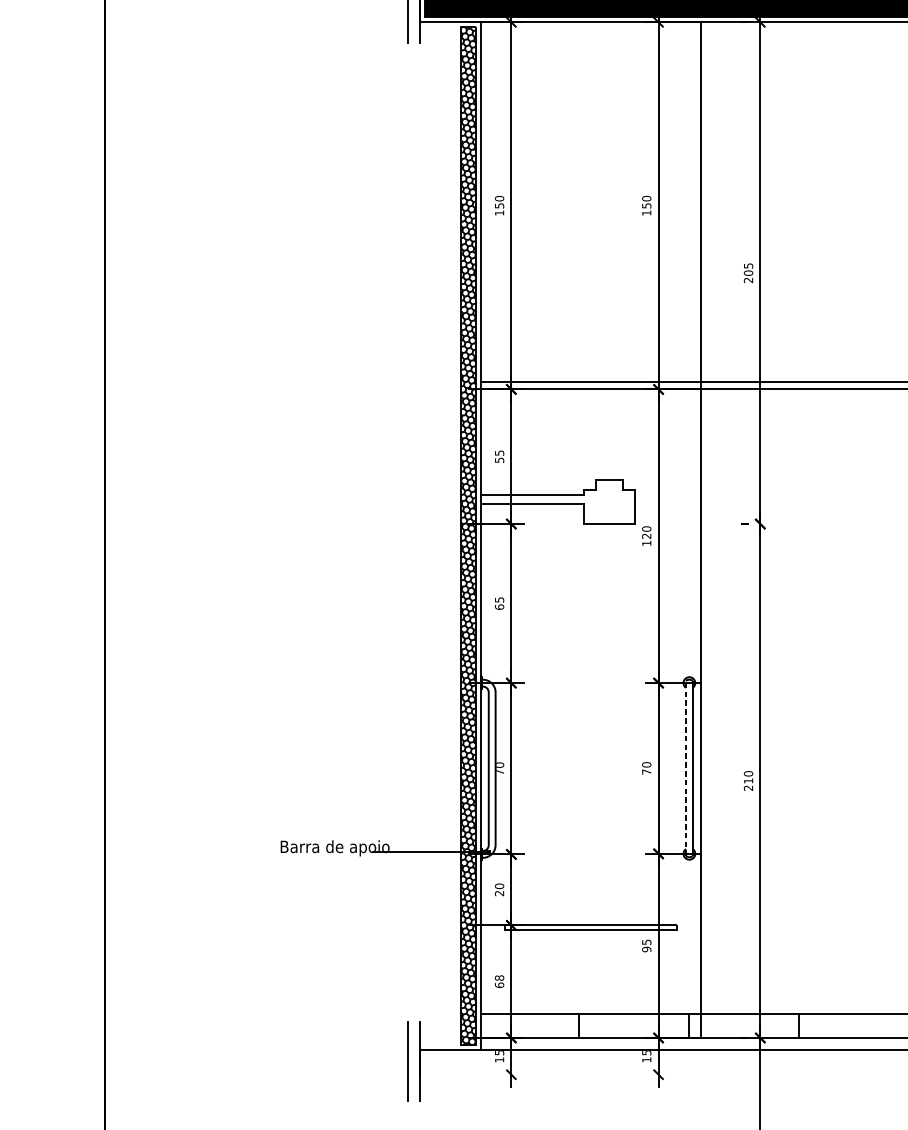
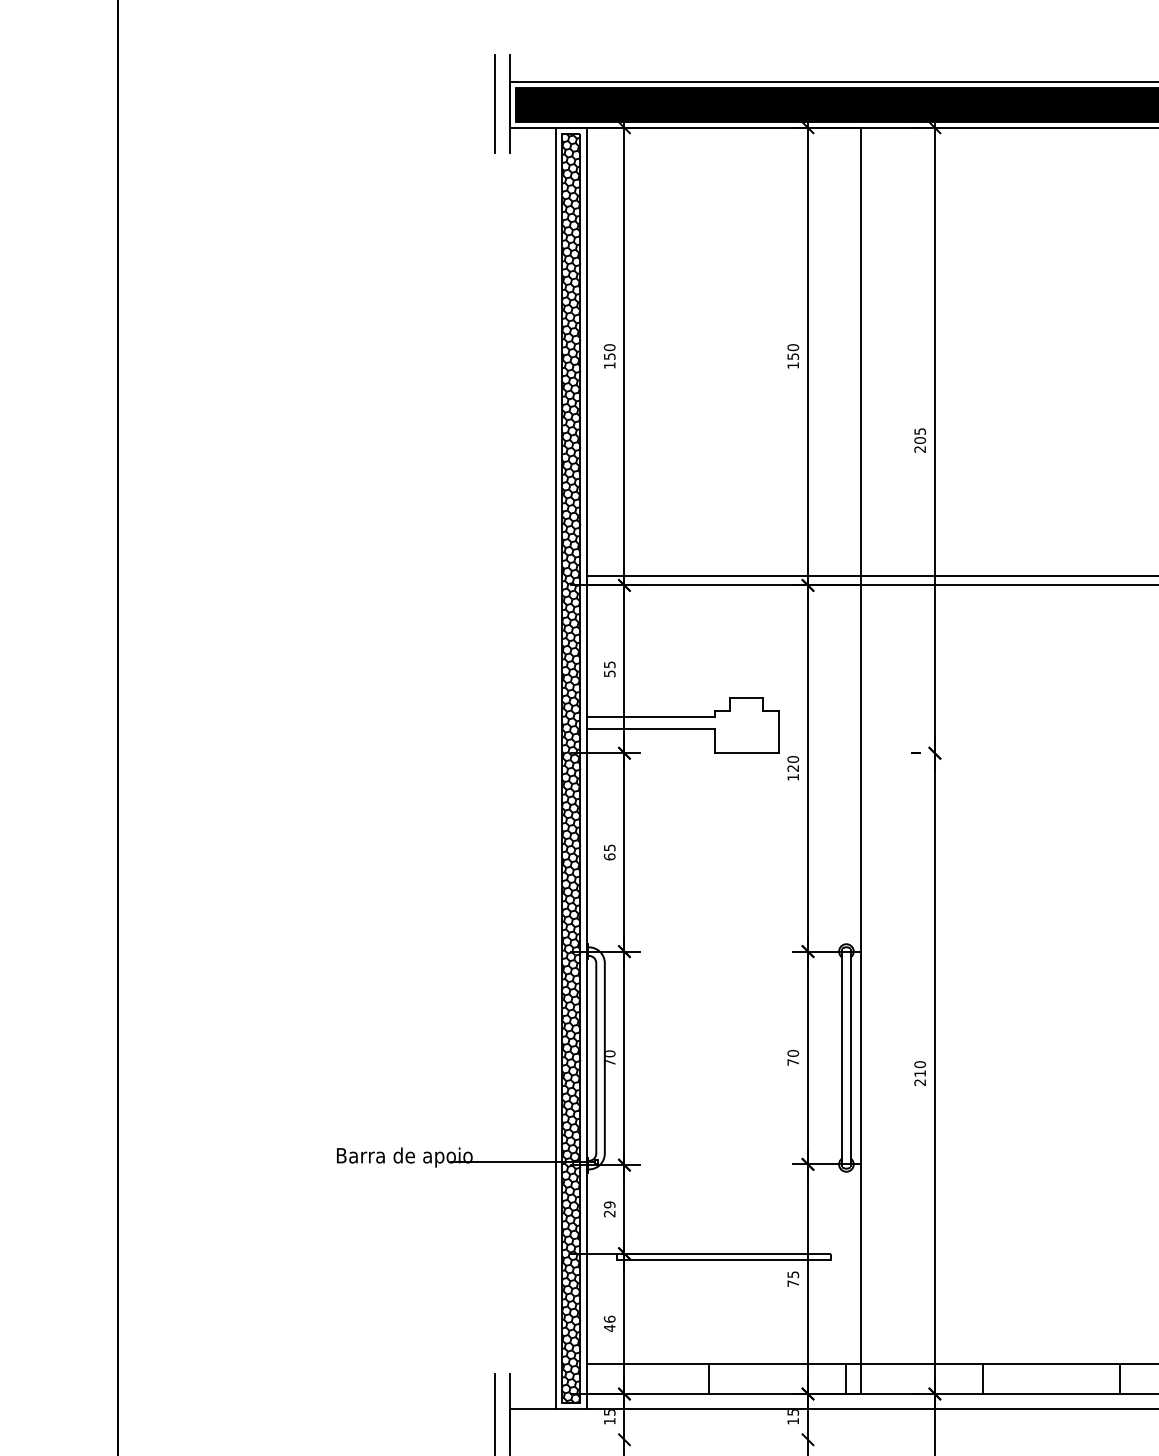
line: (456, 536) -> (556, 768), added
line: (686, 768) -> (842, 1057), dashed -> solid
text: (499, 885) -> (609, 1204), 20 -> 29
text: (646, 949) -> (793, 1283), 95 -> 75
text: (499, 981) -> (609, 1323), 68 -> 46

